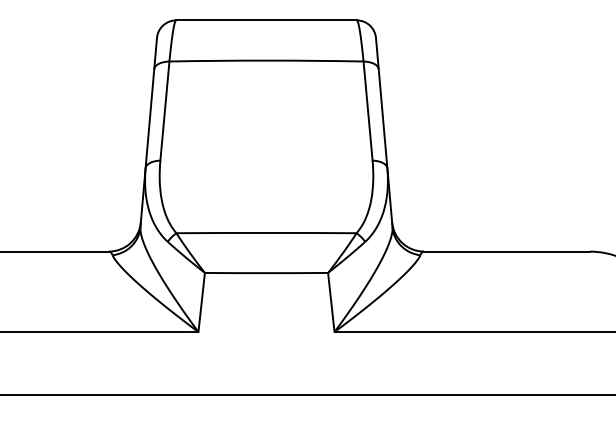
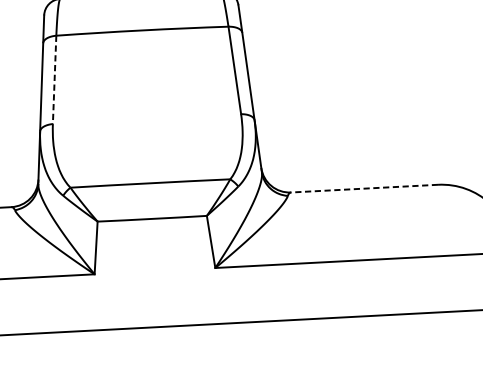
line: (164, 111) -> (54, 80), solid -> dashed
line: (506, 251) -> (364, 188), solid -> dashed

